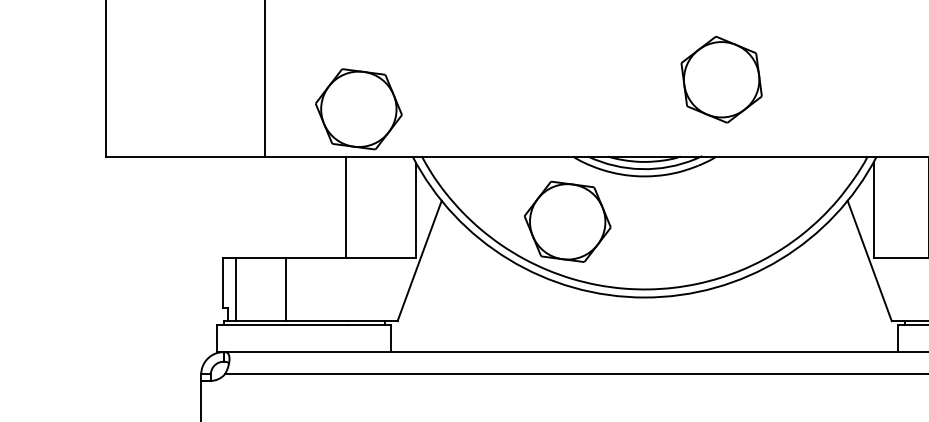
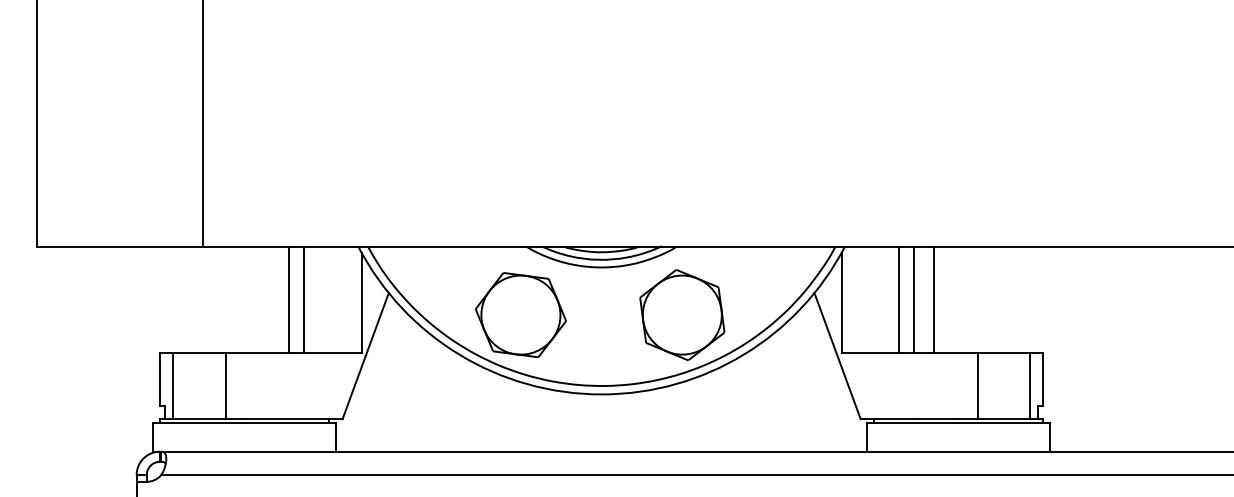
part: (721, 79) -> (682, 314), moved
part: (358, 109) -> (301, 197), removed
line: (360, 206) -> (303, 299), added

